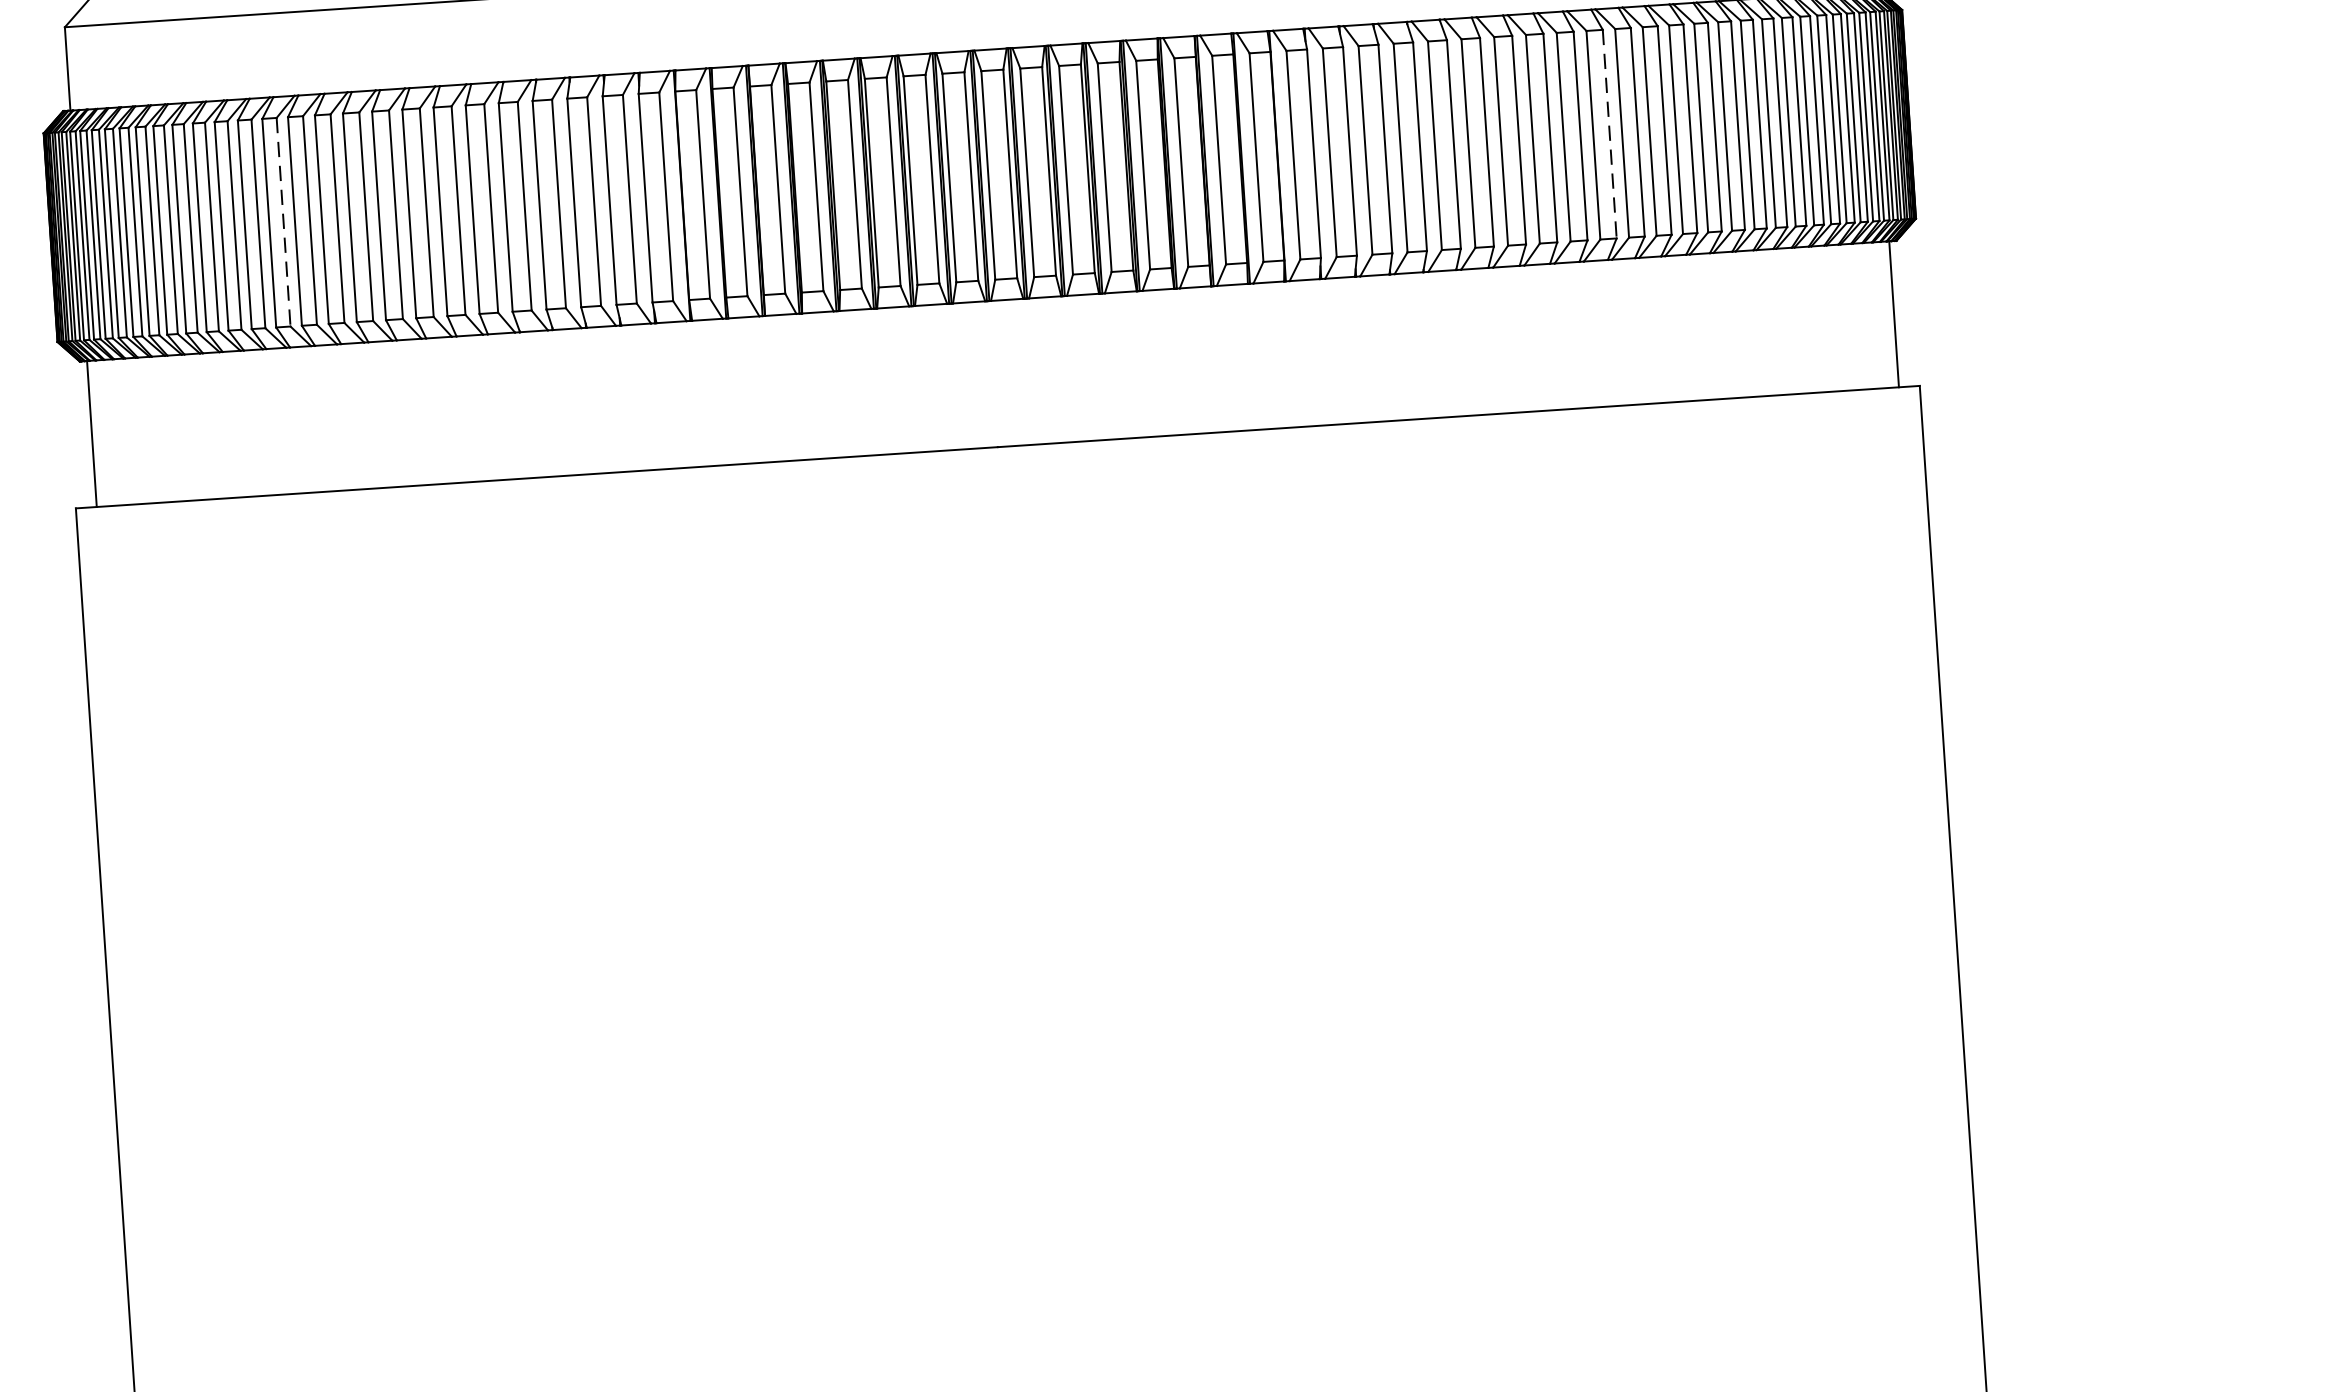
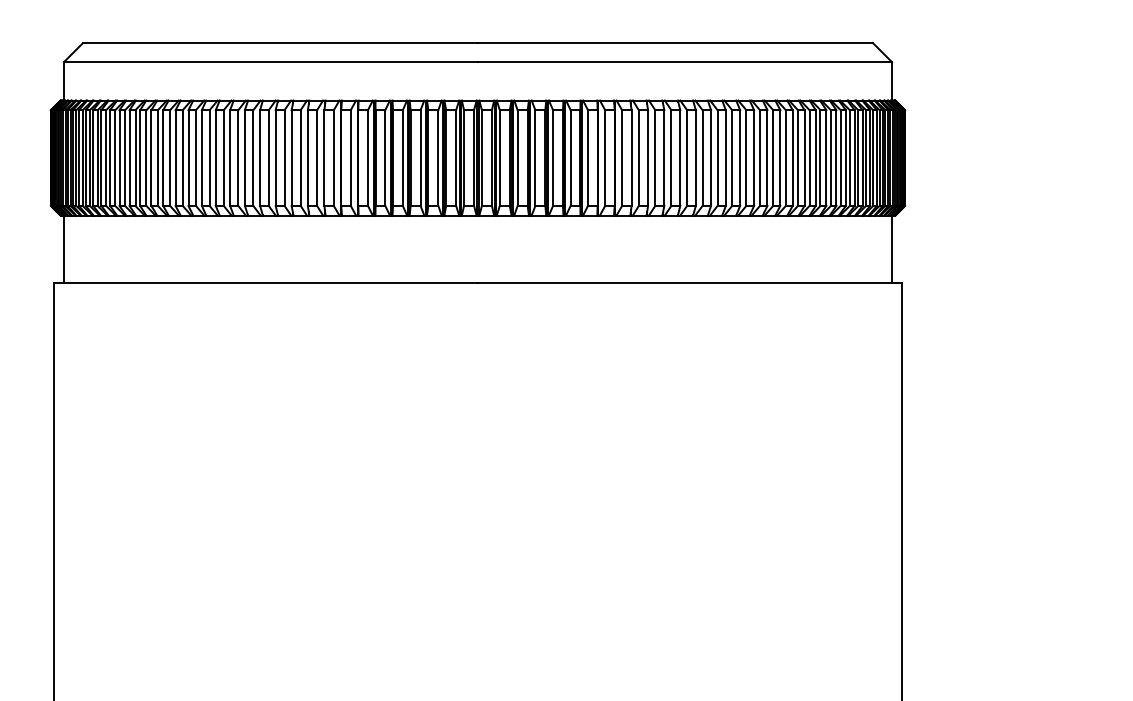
line: (1609, 135) -> (767, 158), dashed -> solid
line: (284, 223) -> (158, 158), dashed -> solid

